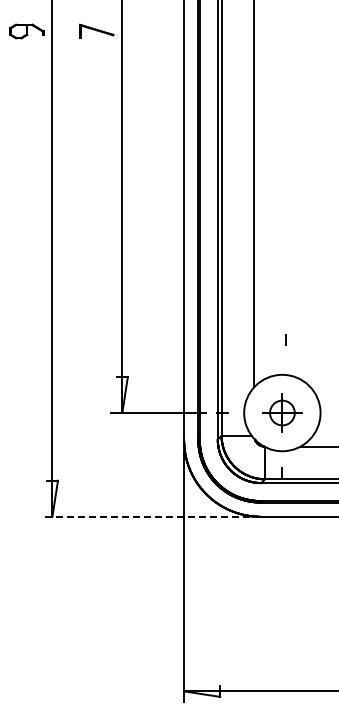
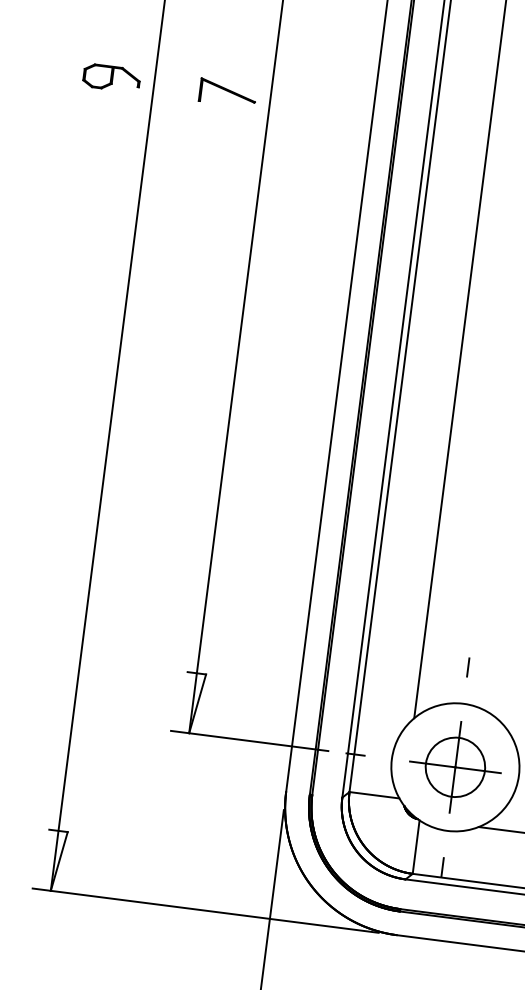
line: (285, 339) -> (466, 666), moved
part: (282, 412) -> (455, 766), size x1.43
line: (145, 516) -> (205, 910), dashed -> solid

